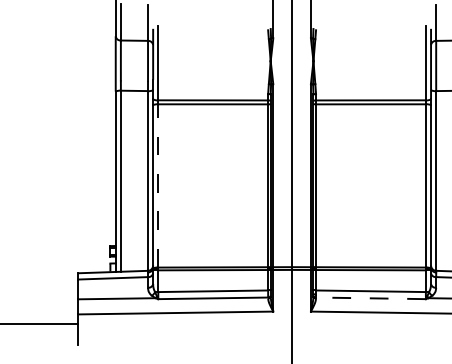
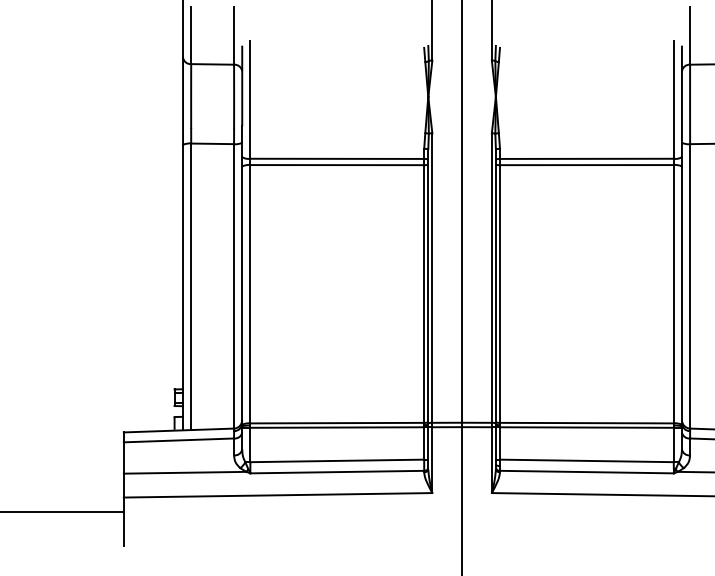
line: (158, 185) -> (250, 293), dashed -> solid
line: (370, 298) -> (586, 472), dashed -> solid

